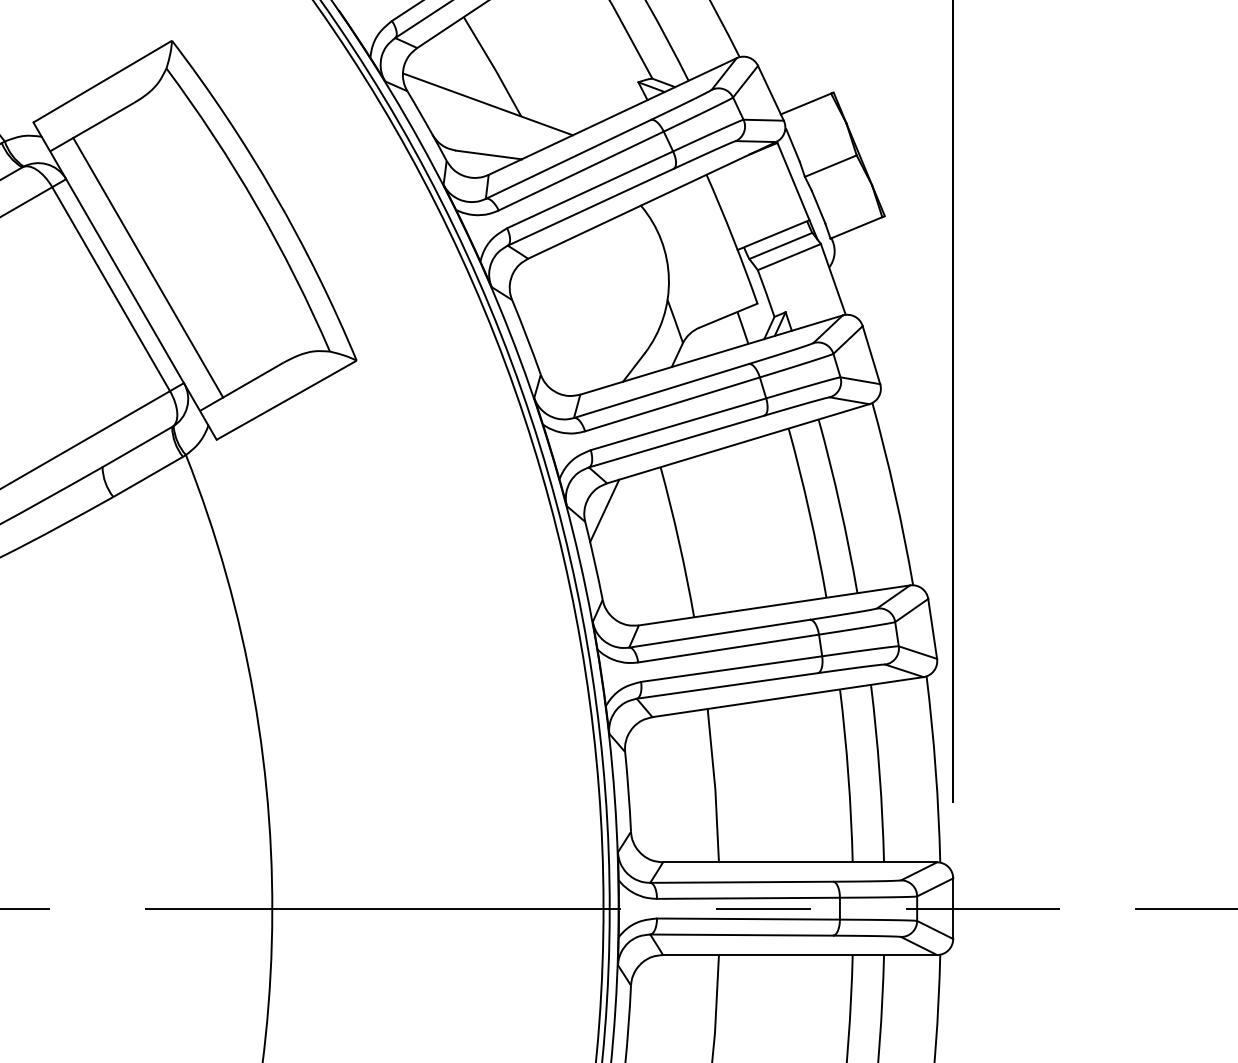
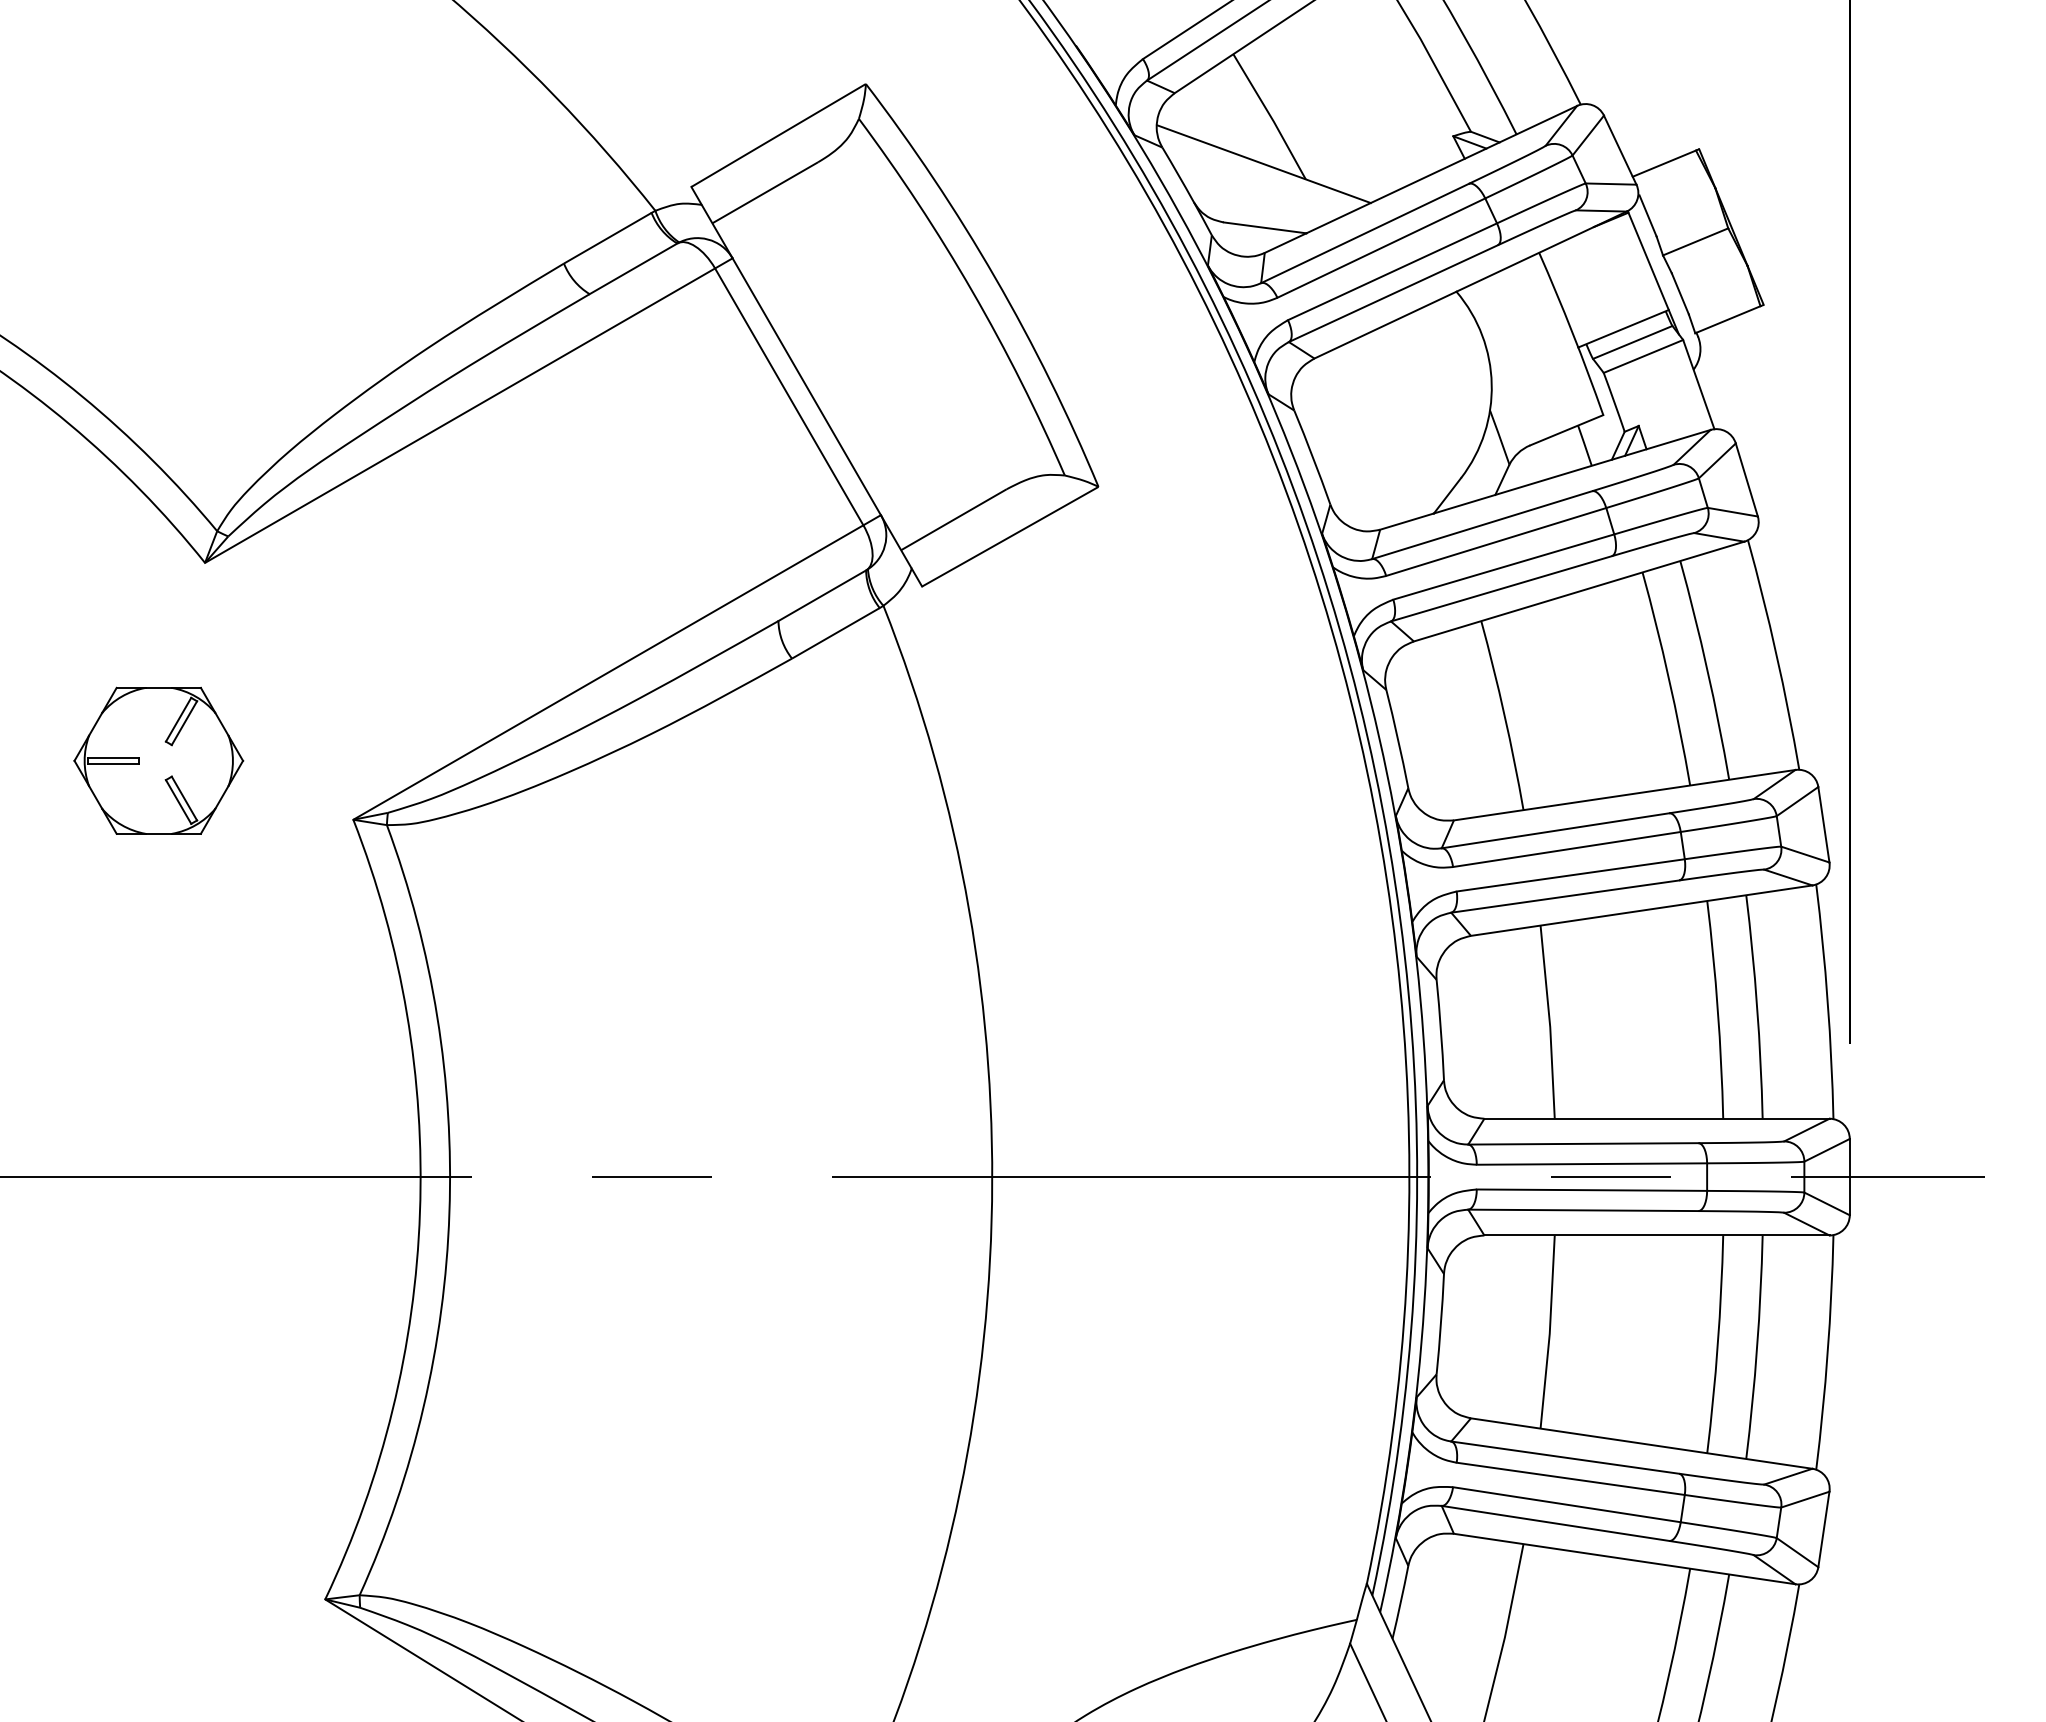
line: (147, 267) -> (835, 369), removed
line: (604, 510) -> (1410, 675), removed

